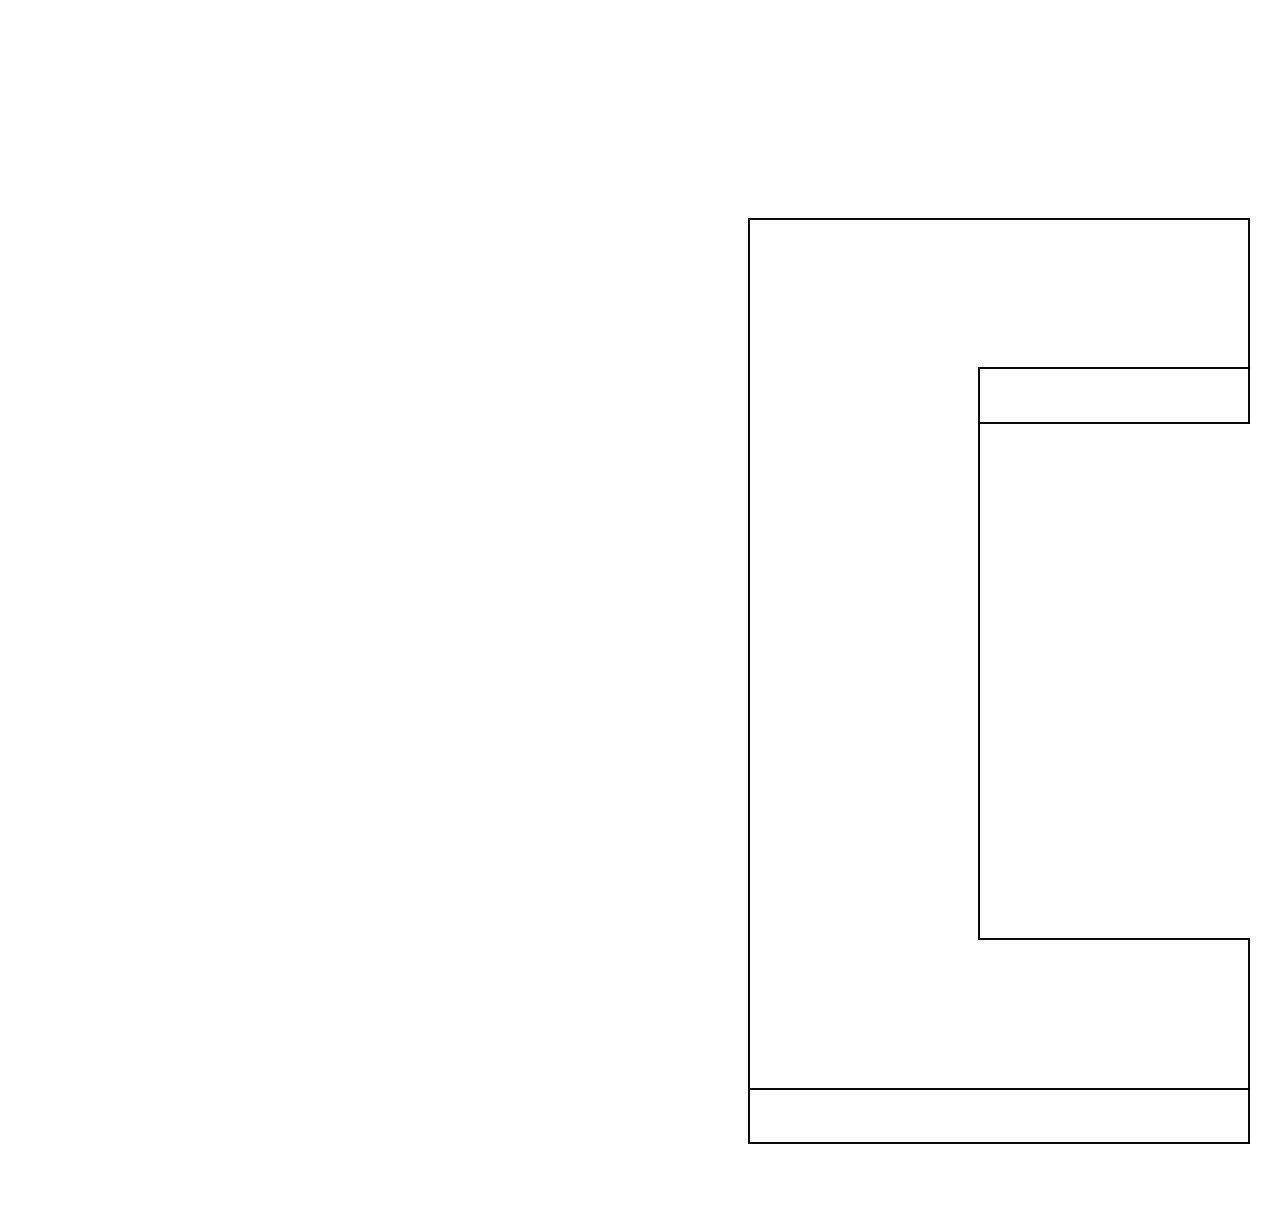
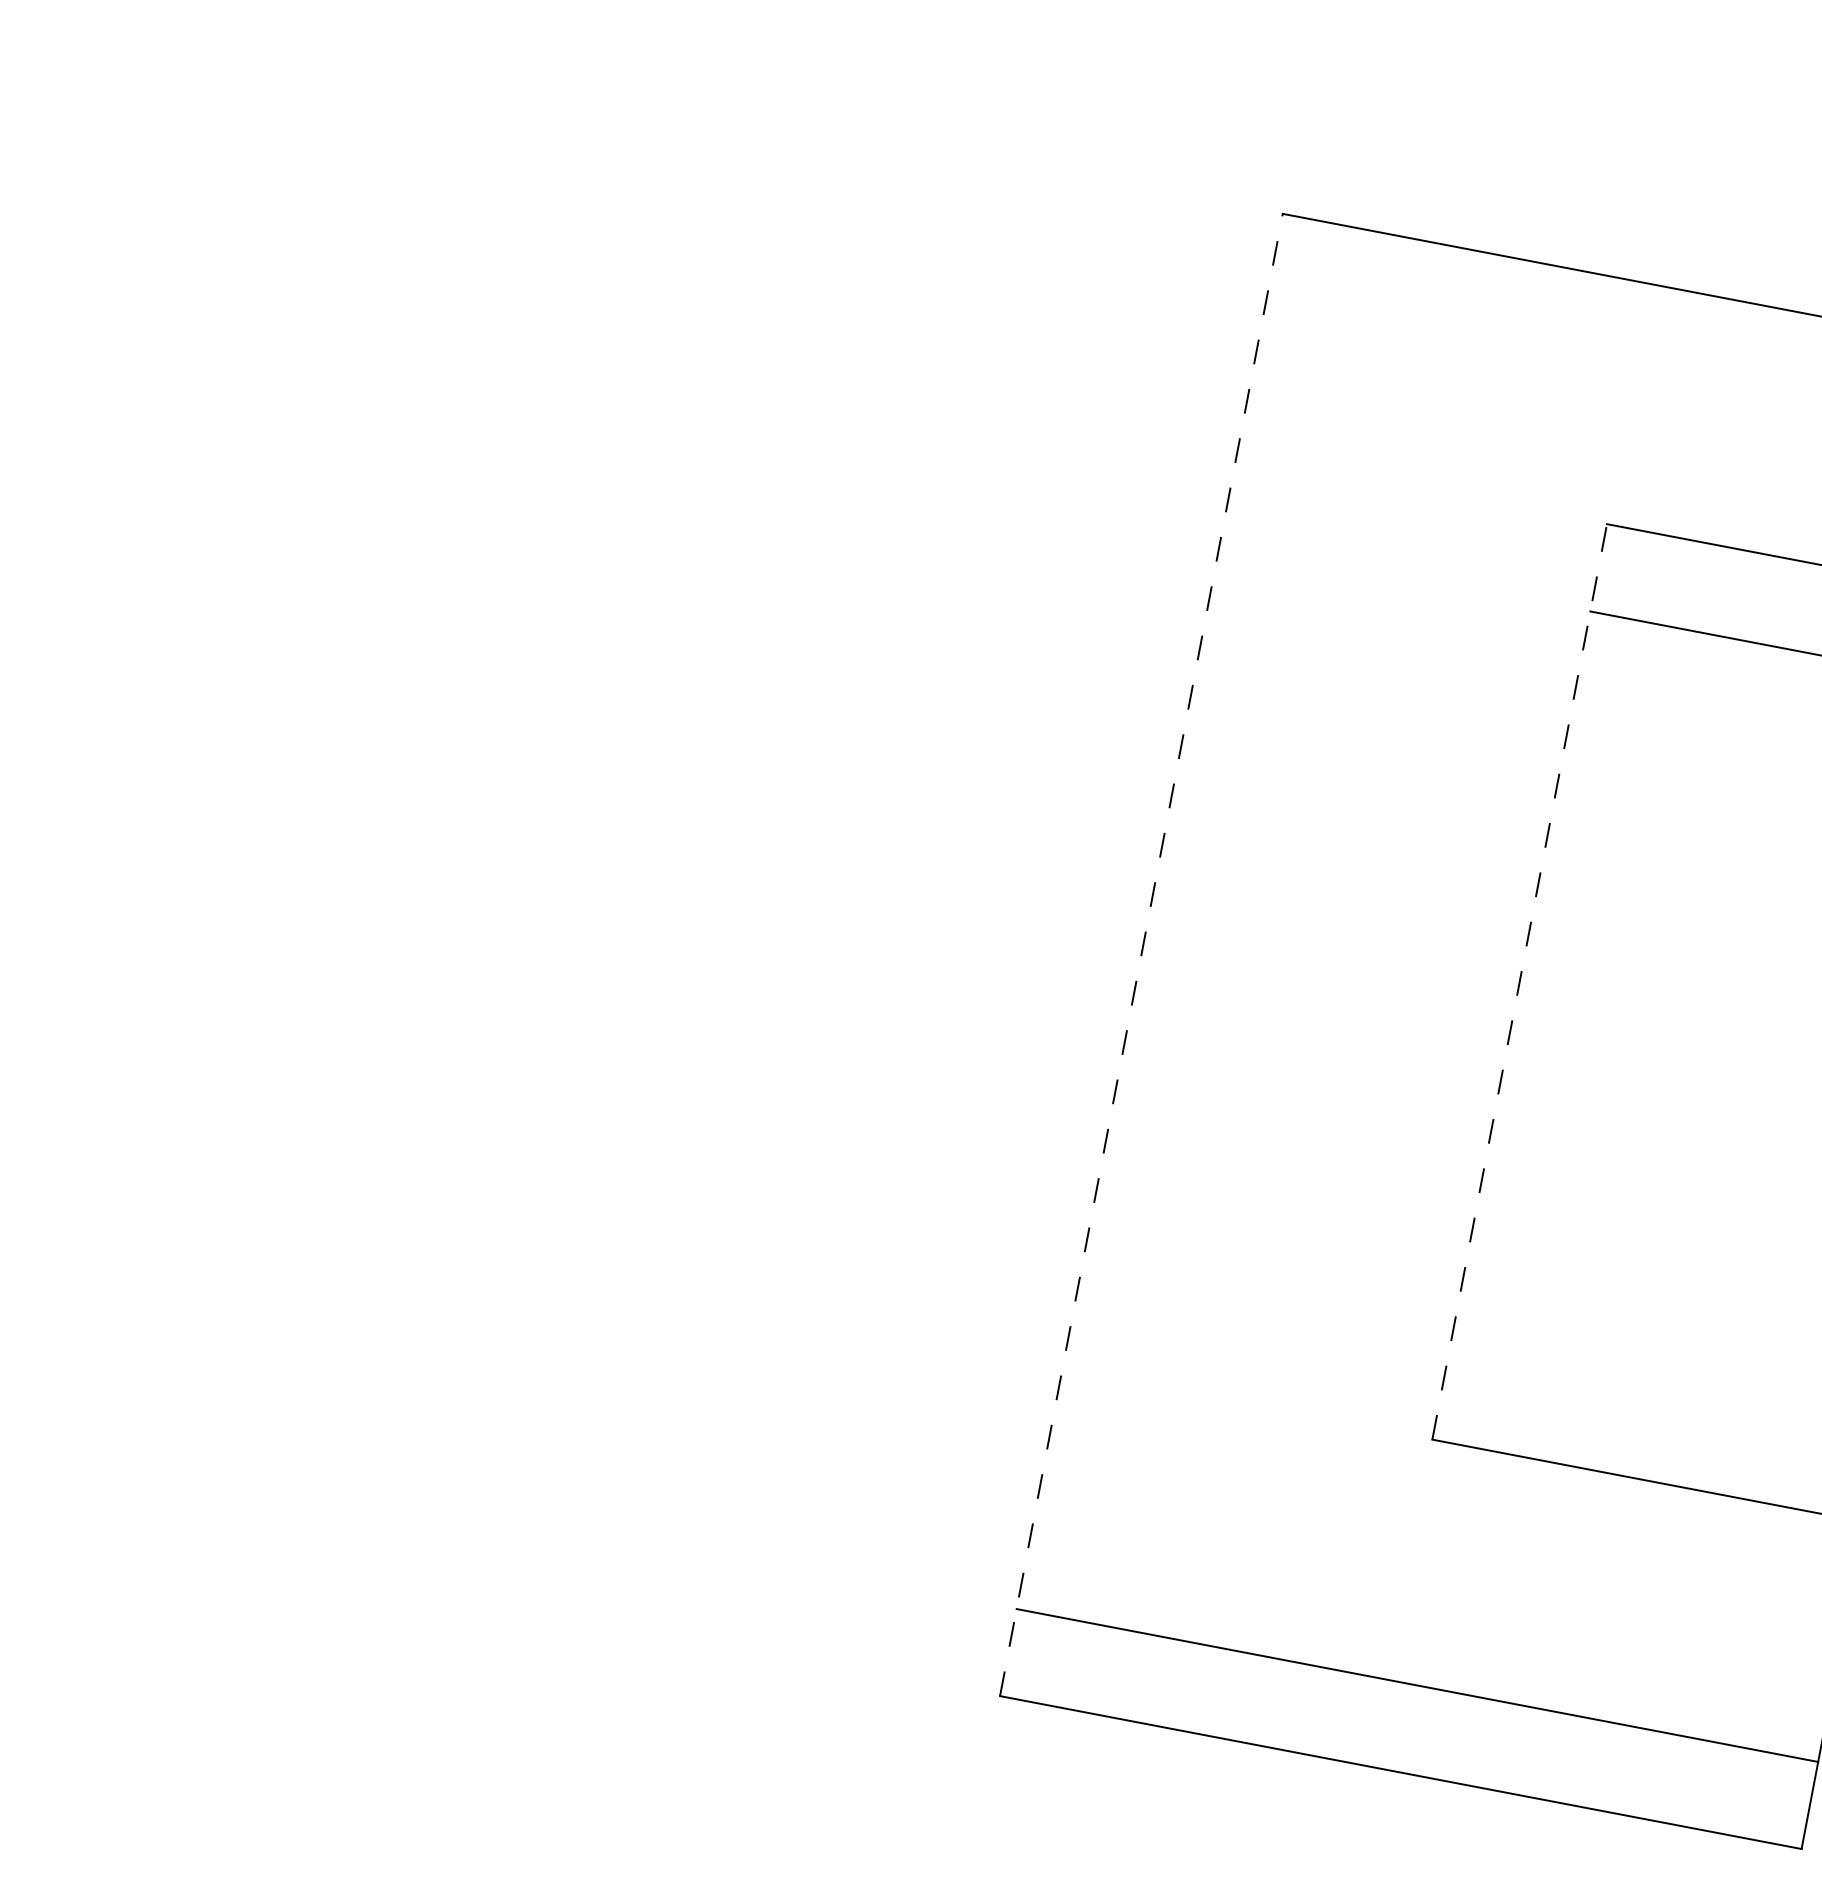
line: (979, 653) -> (1519, 981), solid -> dashed
line: (748, 680) -> (1141, 954), solid -> dashed

